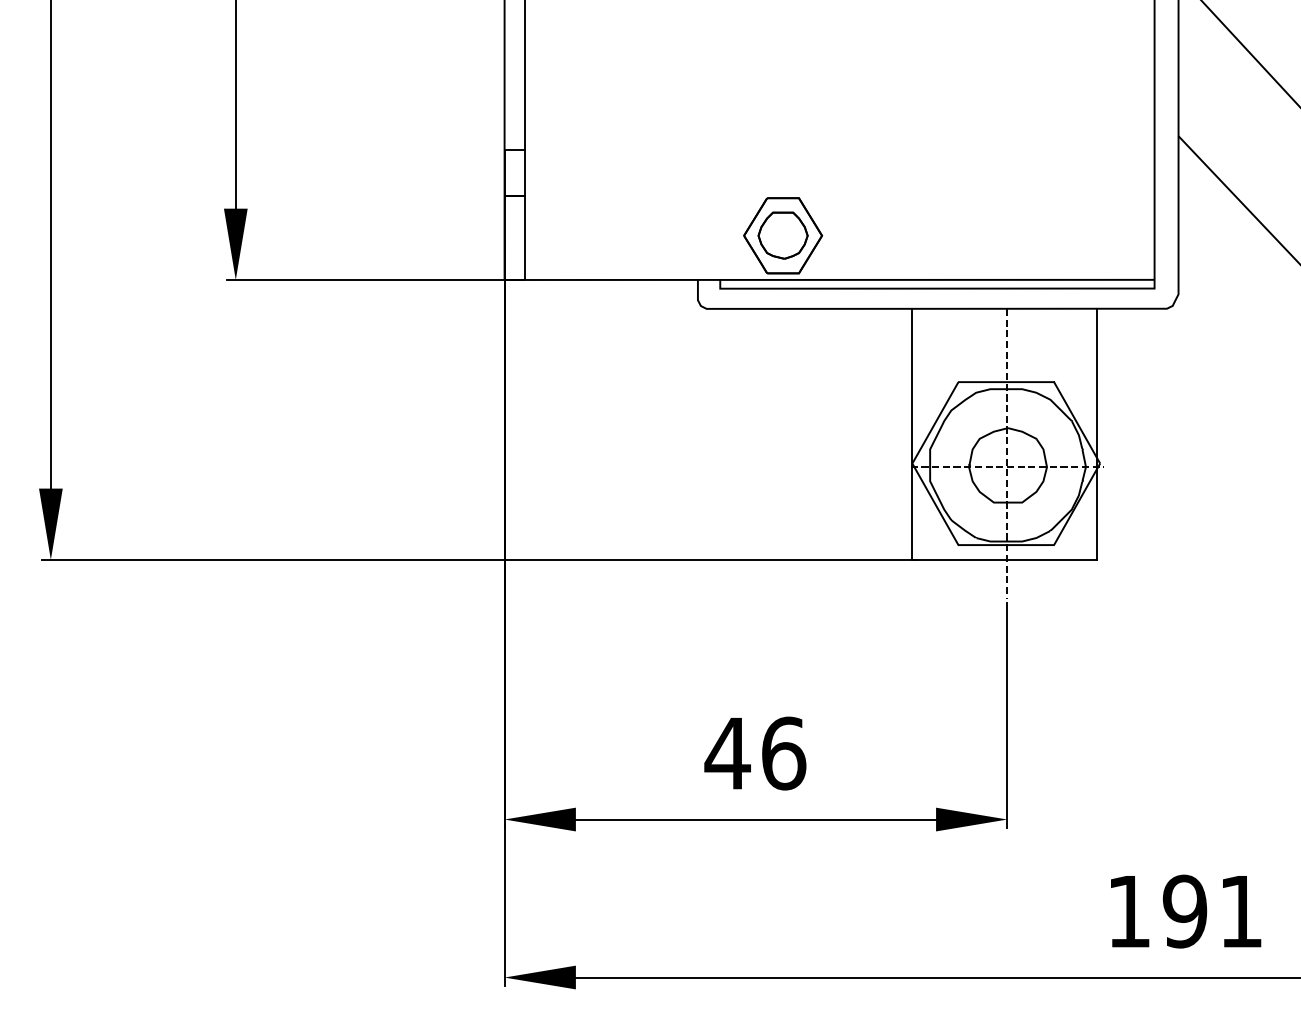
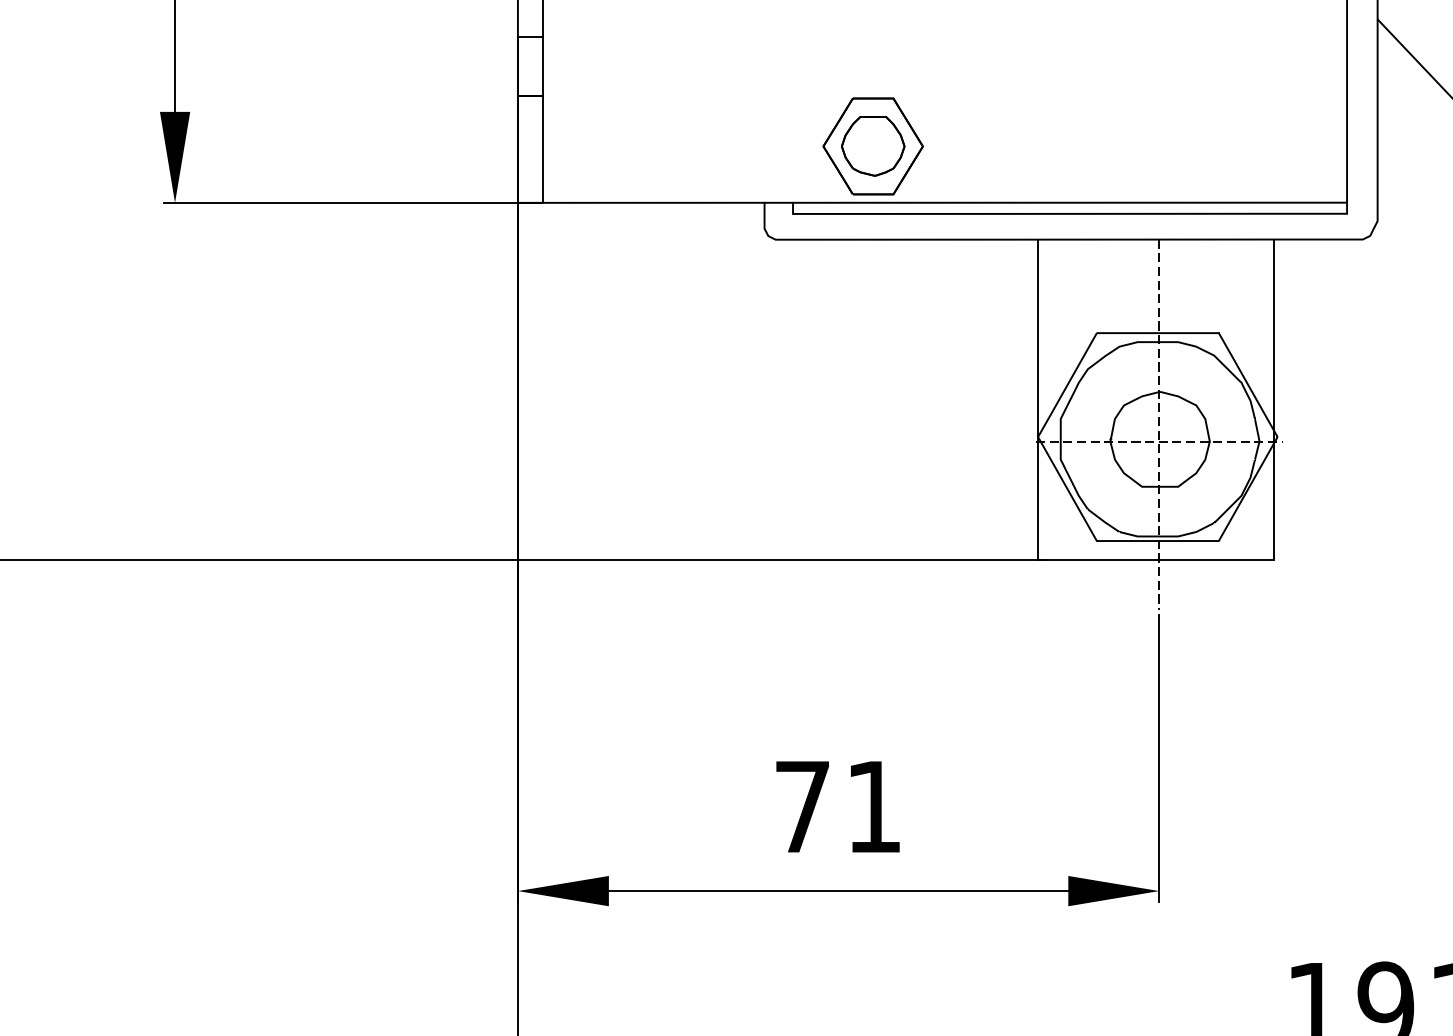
text: (755, 753) -> (837, 806), 46 -> 71

